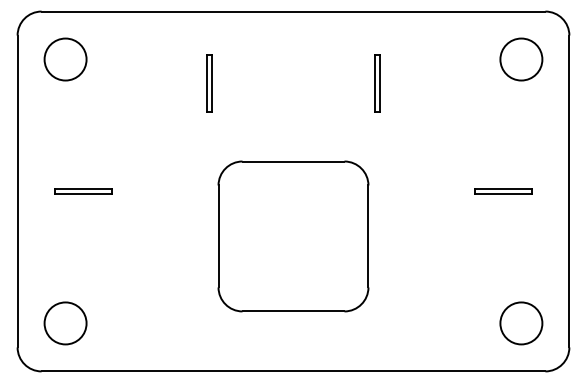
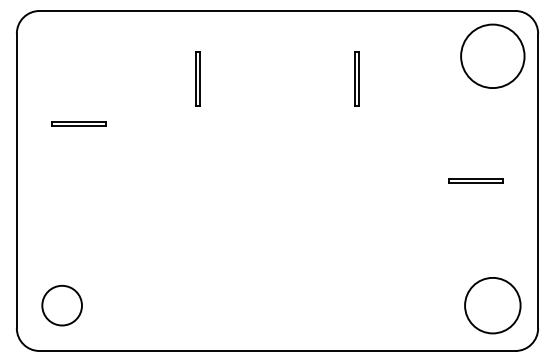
circle: (65, 59) -> (62, 56), removed
circle: (521, 59) -> (492, 56), size x1.6
part: (83, 191) -> (79, 124), moved
part: (293, 236) -> (277, 223), removed
circle: (521, 323) -> (492, 305), size x1.4

